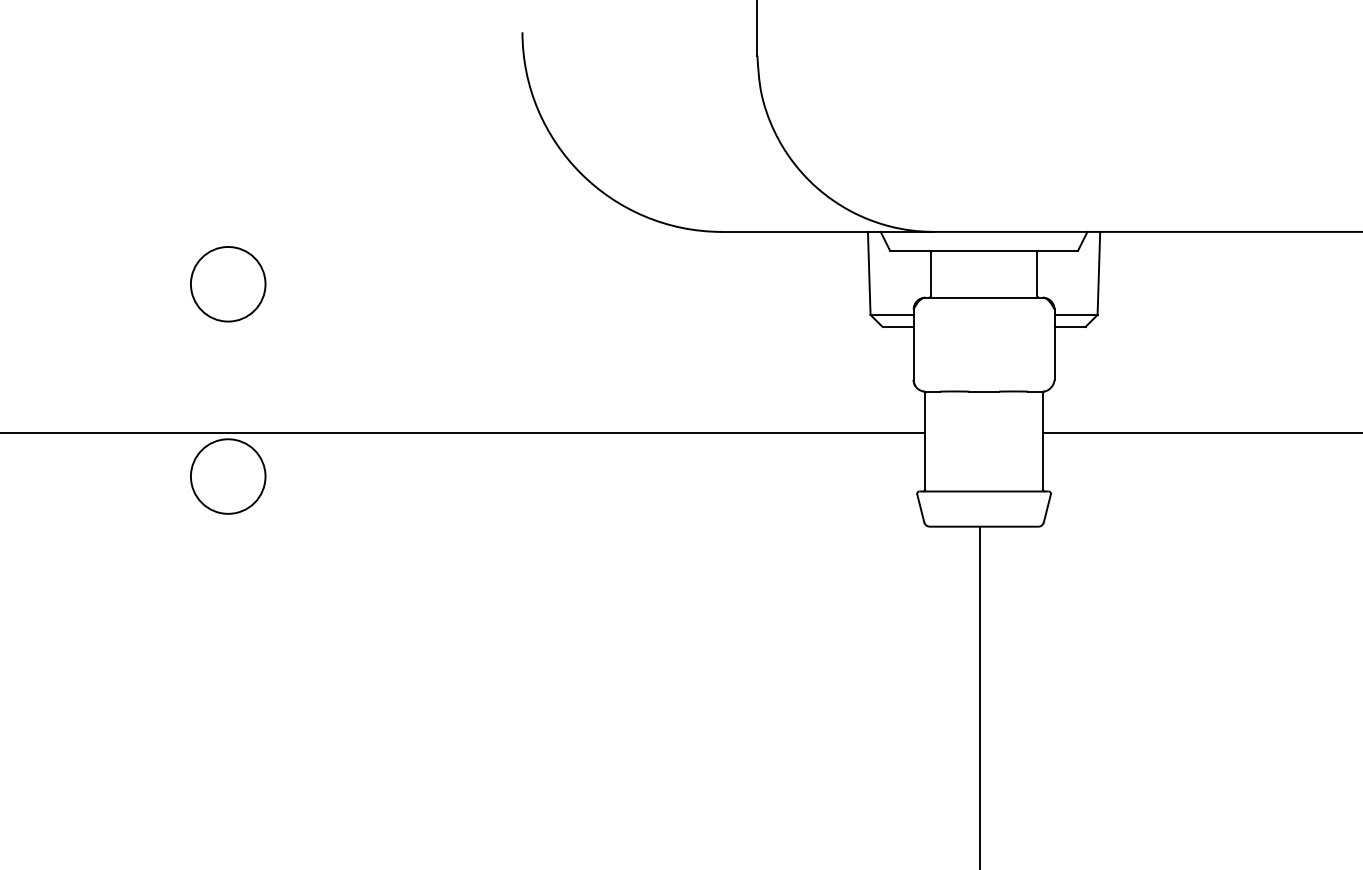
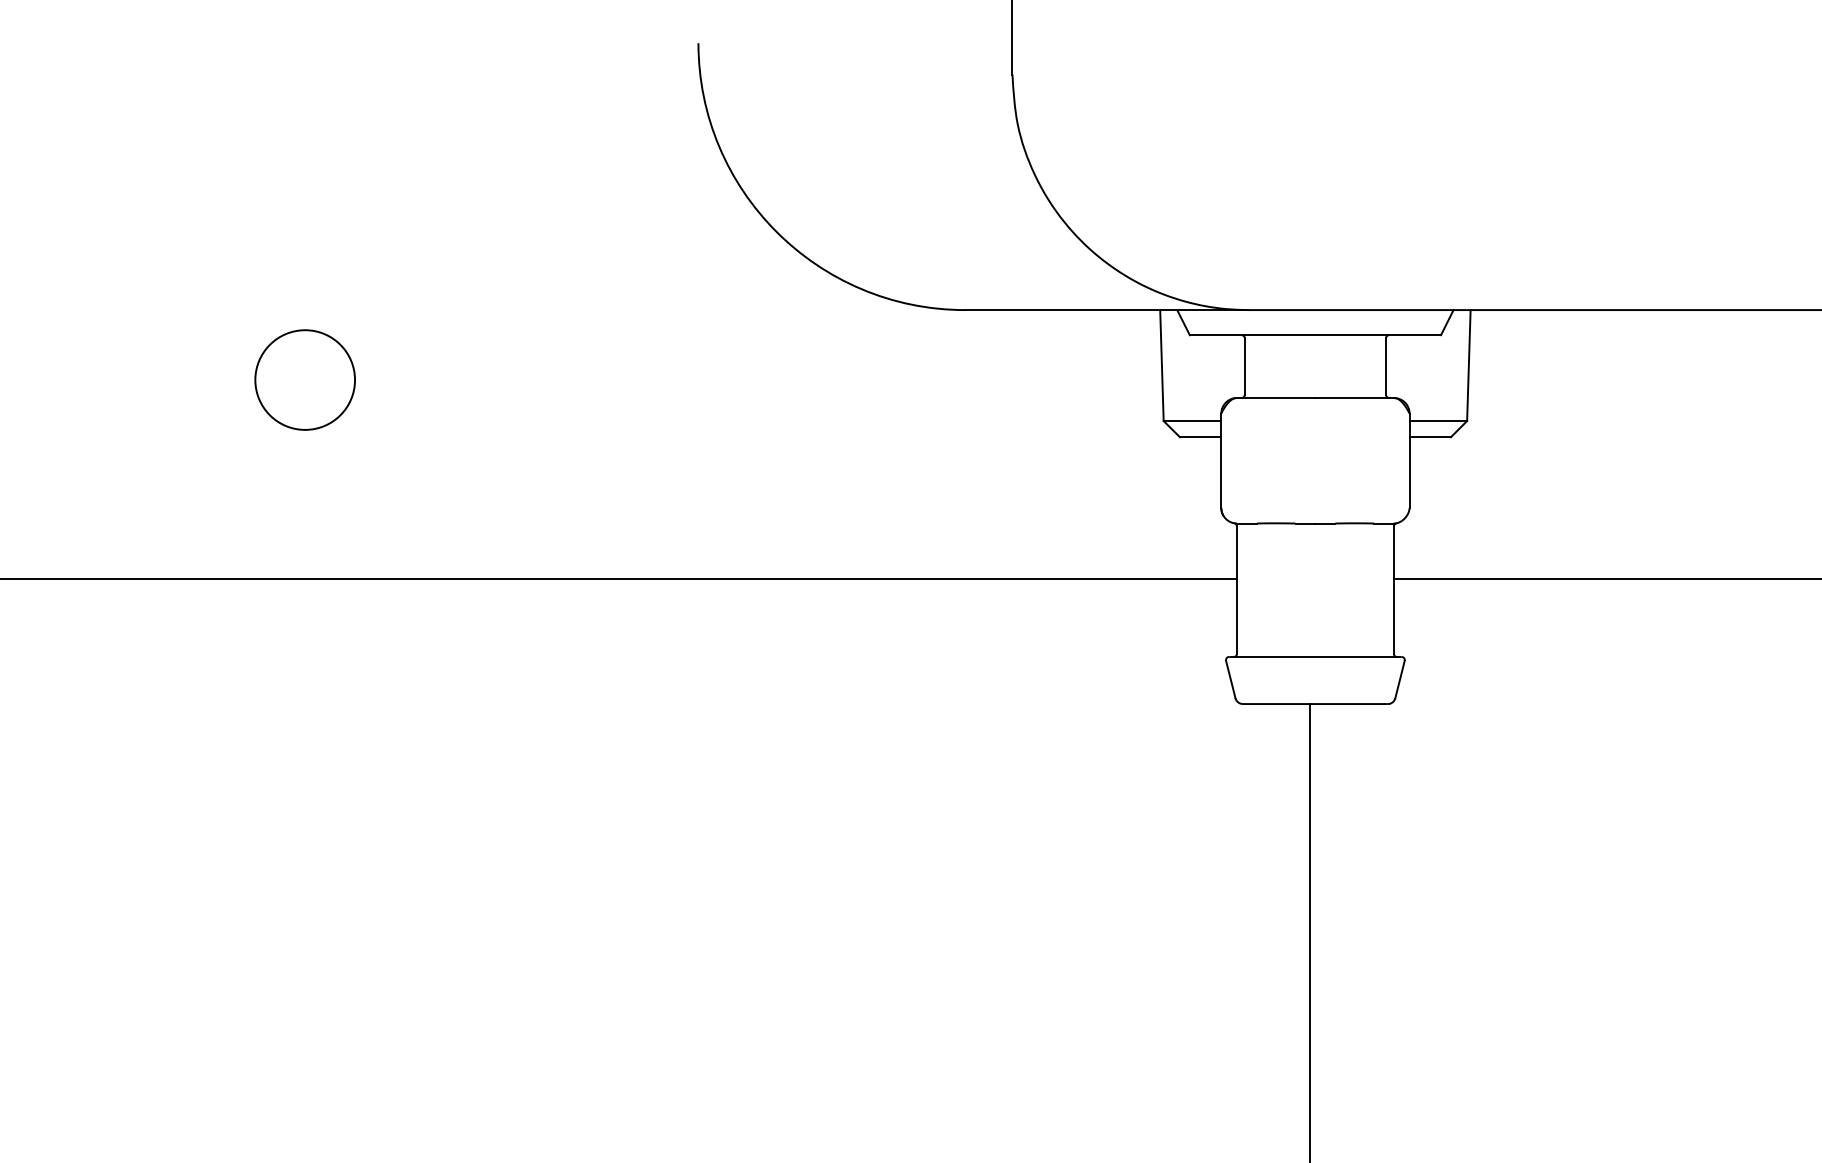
circle: (227, 476) -> (304, 636), removed

